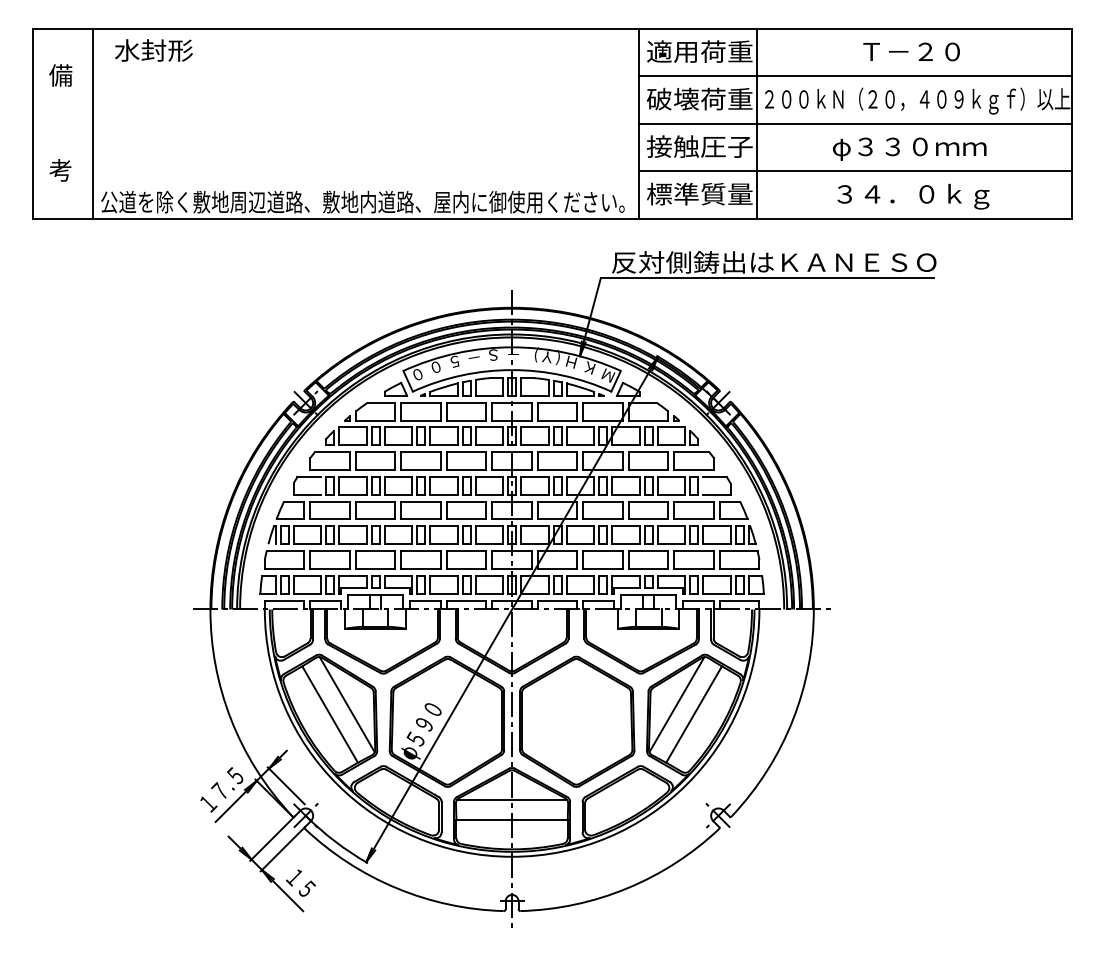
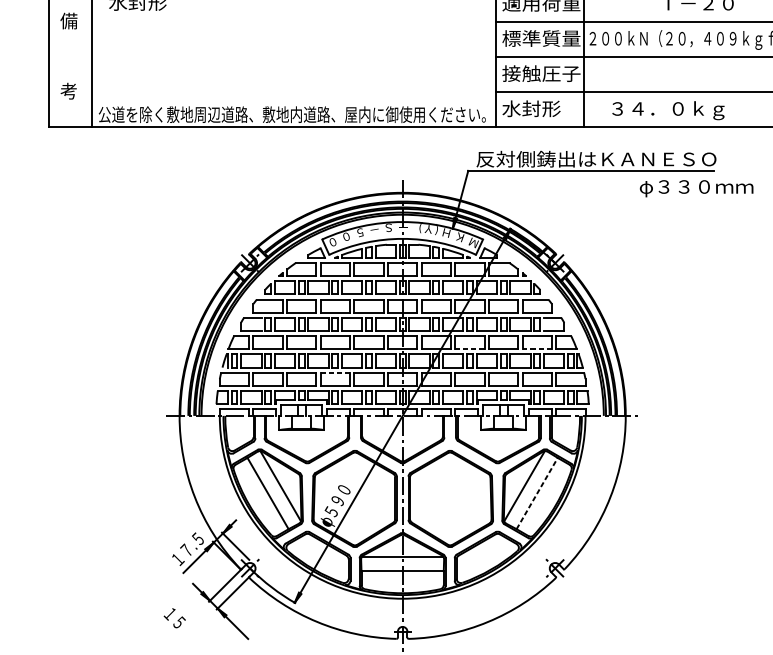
text: (699, 98) -> (541, 38), 破壊荷重 -> 標準質量
text: (909, 148) -> (696, 188), moved
text: (699, 193) -> (541, 108), 標準質量 -> 水封形
text: (913, 196) -> (668, 110), moved
line: (603, 519) -> (470, 349), solid -> dashed
line: (694, 519) -> (537, 349), solid -> dashed
line: (421, 551) -> (335, 373), solid -> dashed
line: (694, 714) -> (537, 493), solid -> dashed
text: (300, 882) -> (174, 617), moved

